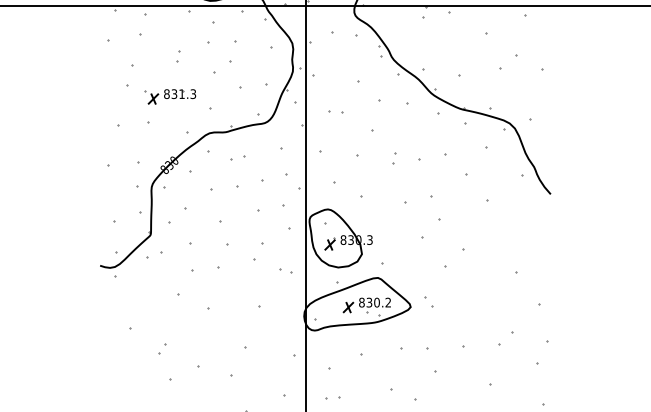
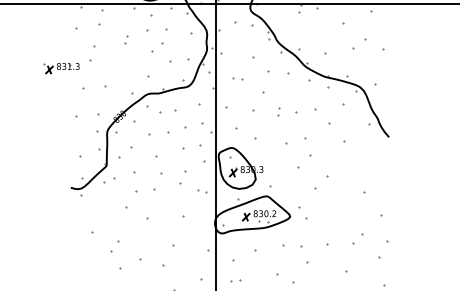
part: (170, 96) -> (61, 68), moved
part: (238, 157) -> (168, 111), size x1.6
part: (428, 302) -> (302, 213), size x1.6
part: (161, 349) -> (114, 246), size x1.6

